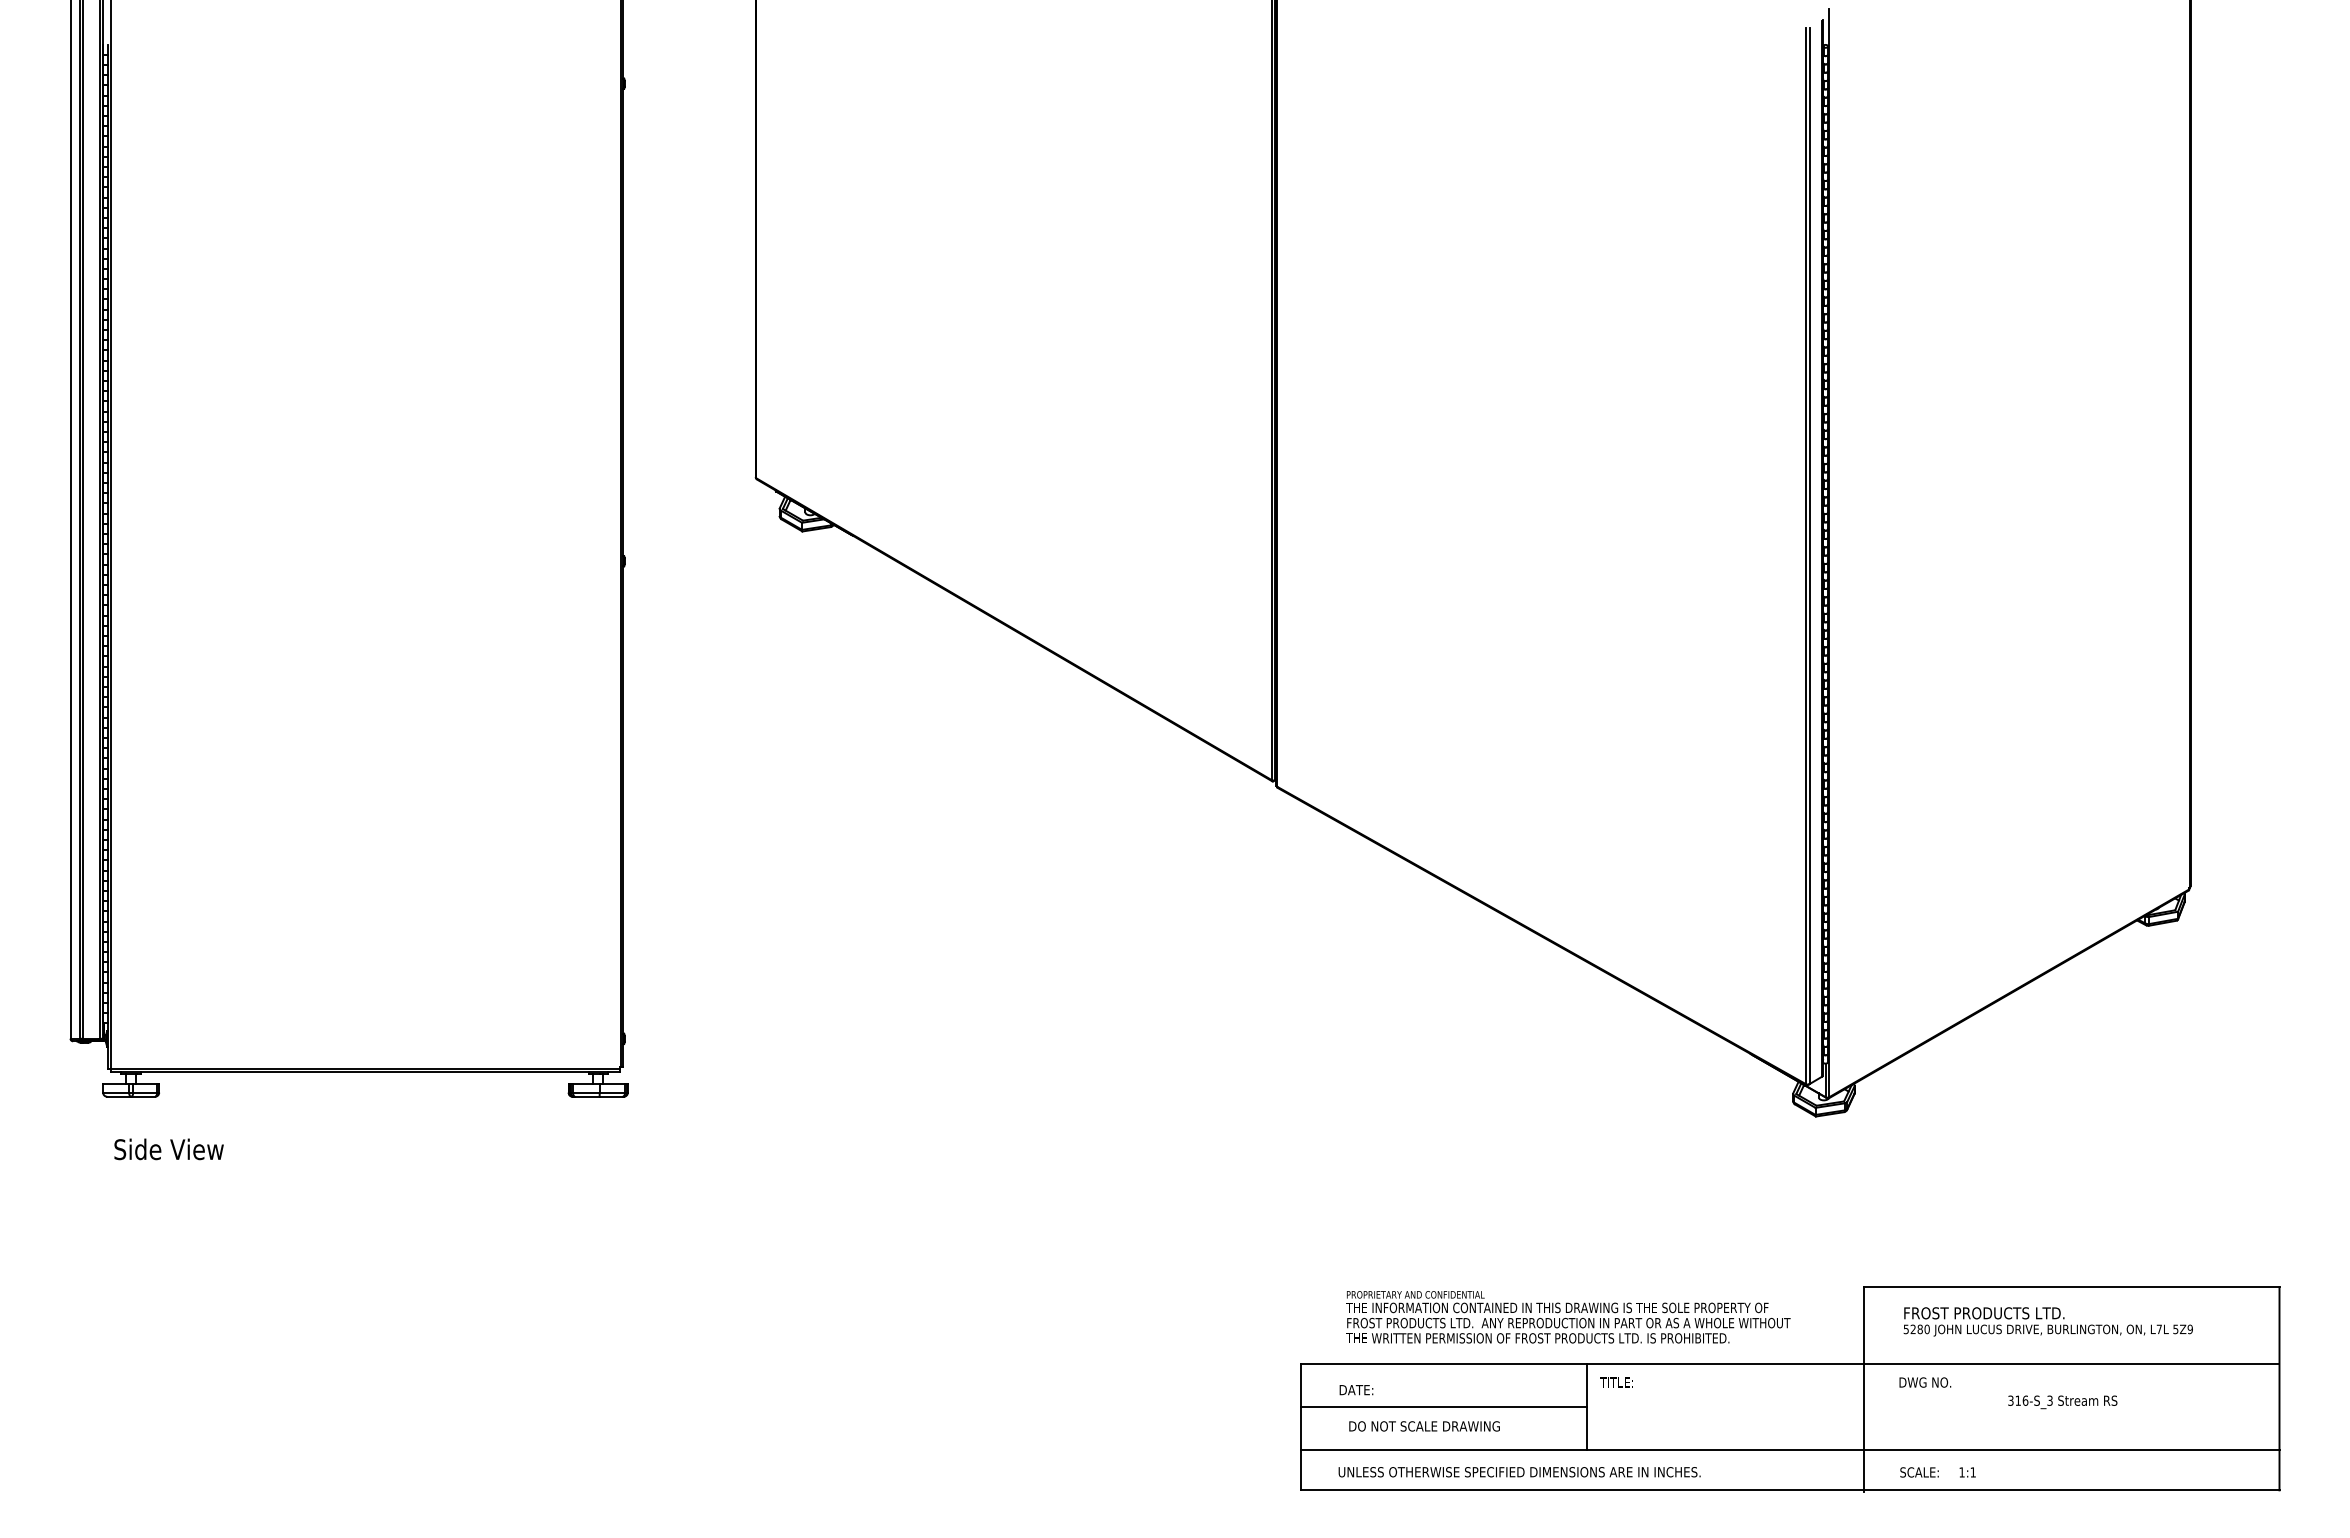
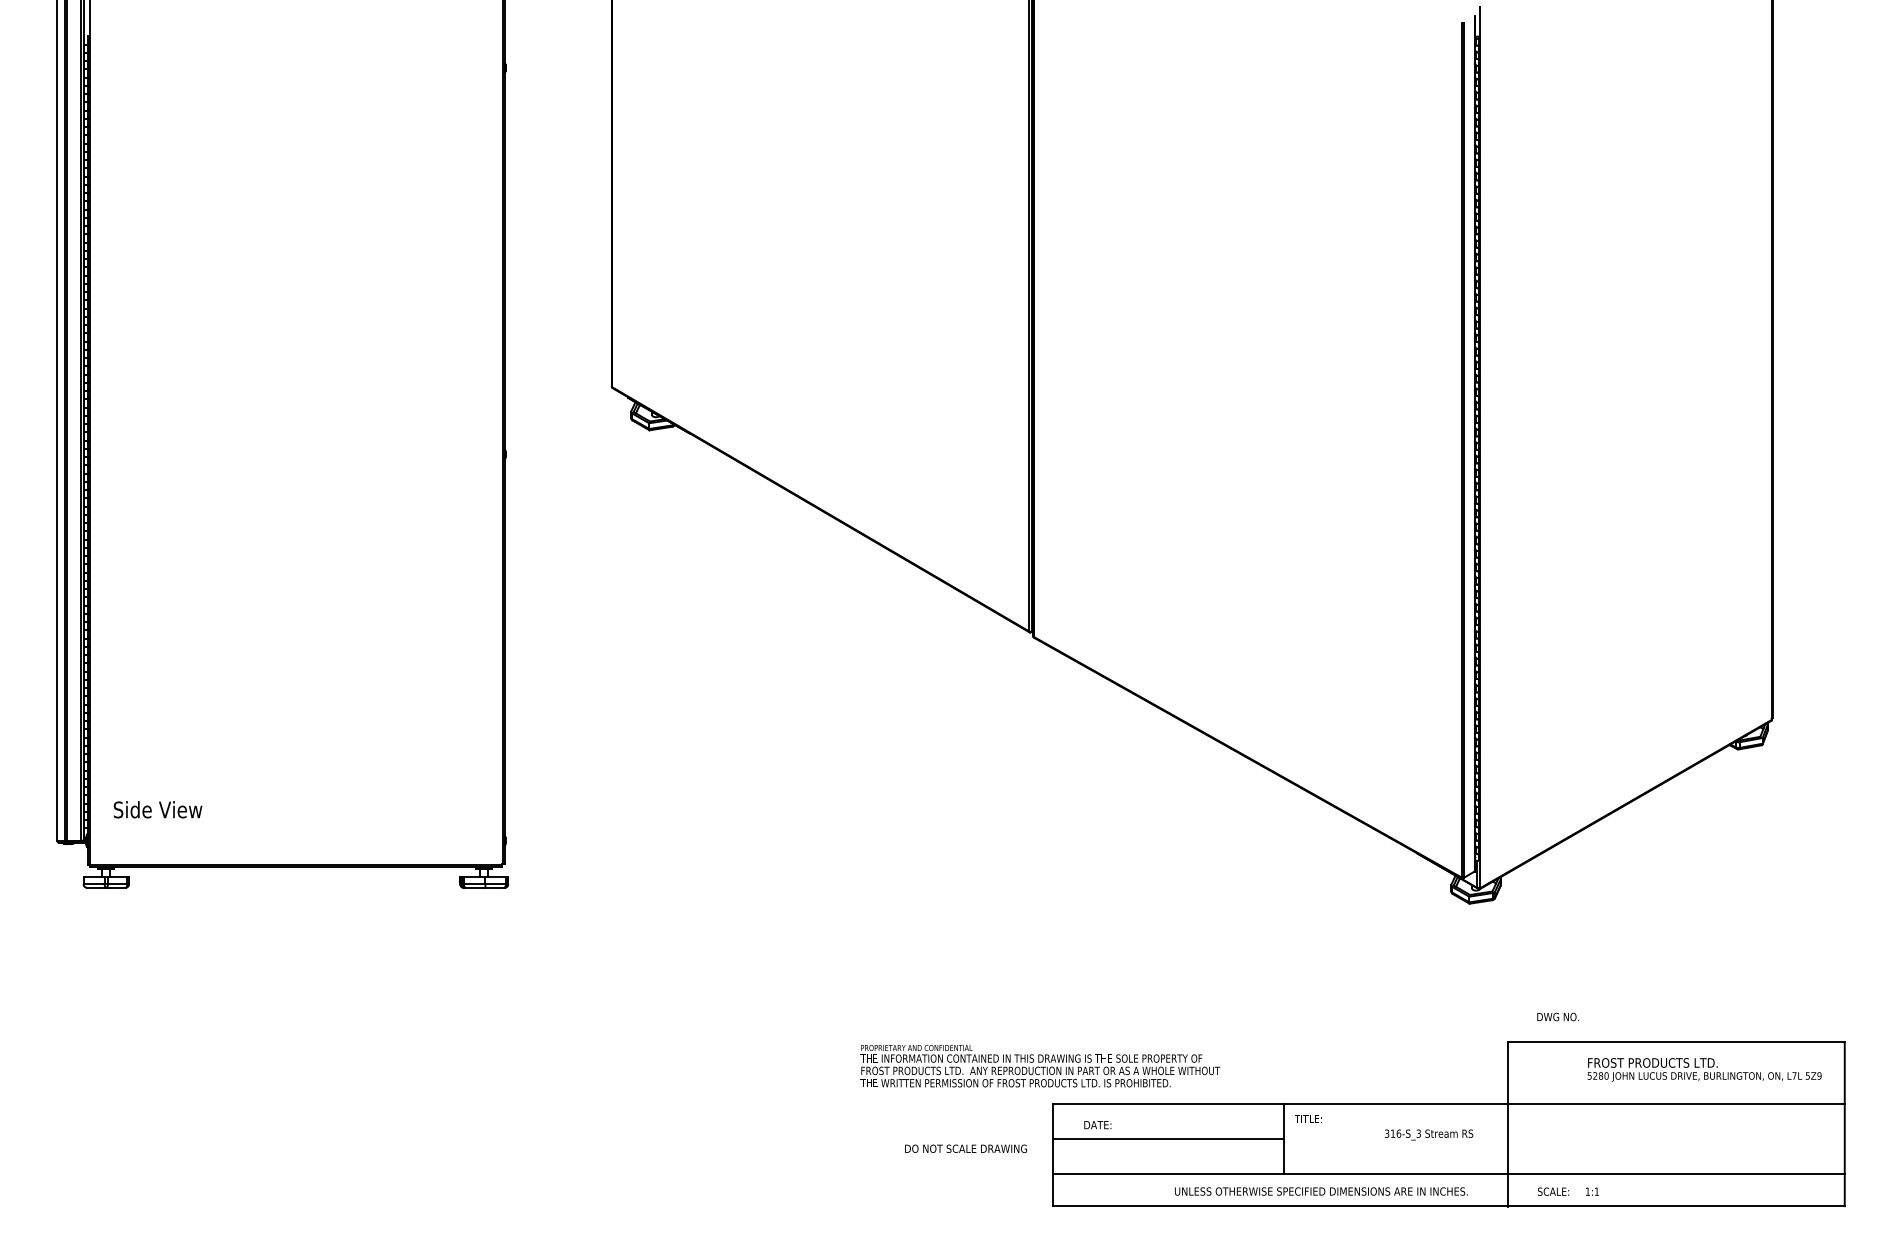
text: (168, 1149) -> (157, 809), moved
text: (1568, 1317) -> (1040, 1066), moved
text: (2047, 1321) -> (1703, 1069), moved
text: (1925, 1382) -> (1558, 1016), moved
text: (2062, 1402) -> (1428, 1135), moved
text: (1424, 1426) -> (965, 1148), moved
text: (1519, 1472) -> (1321, 1191), moved

